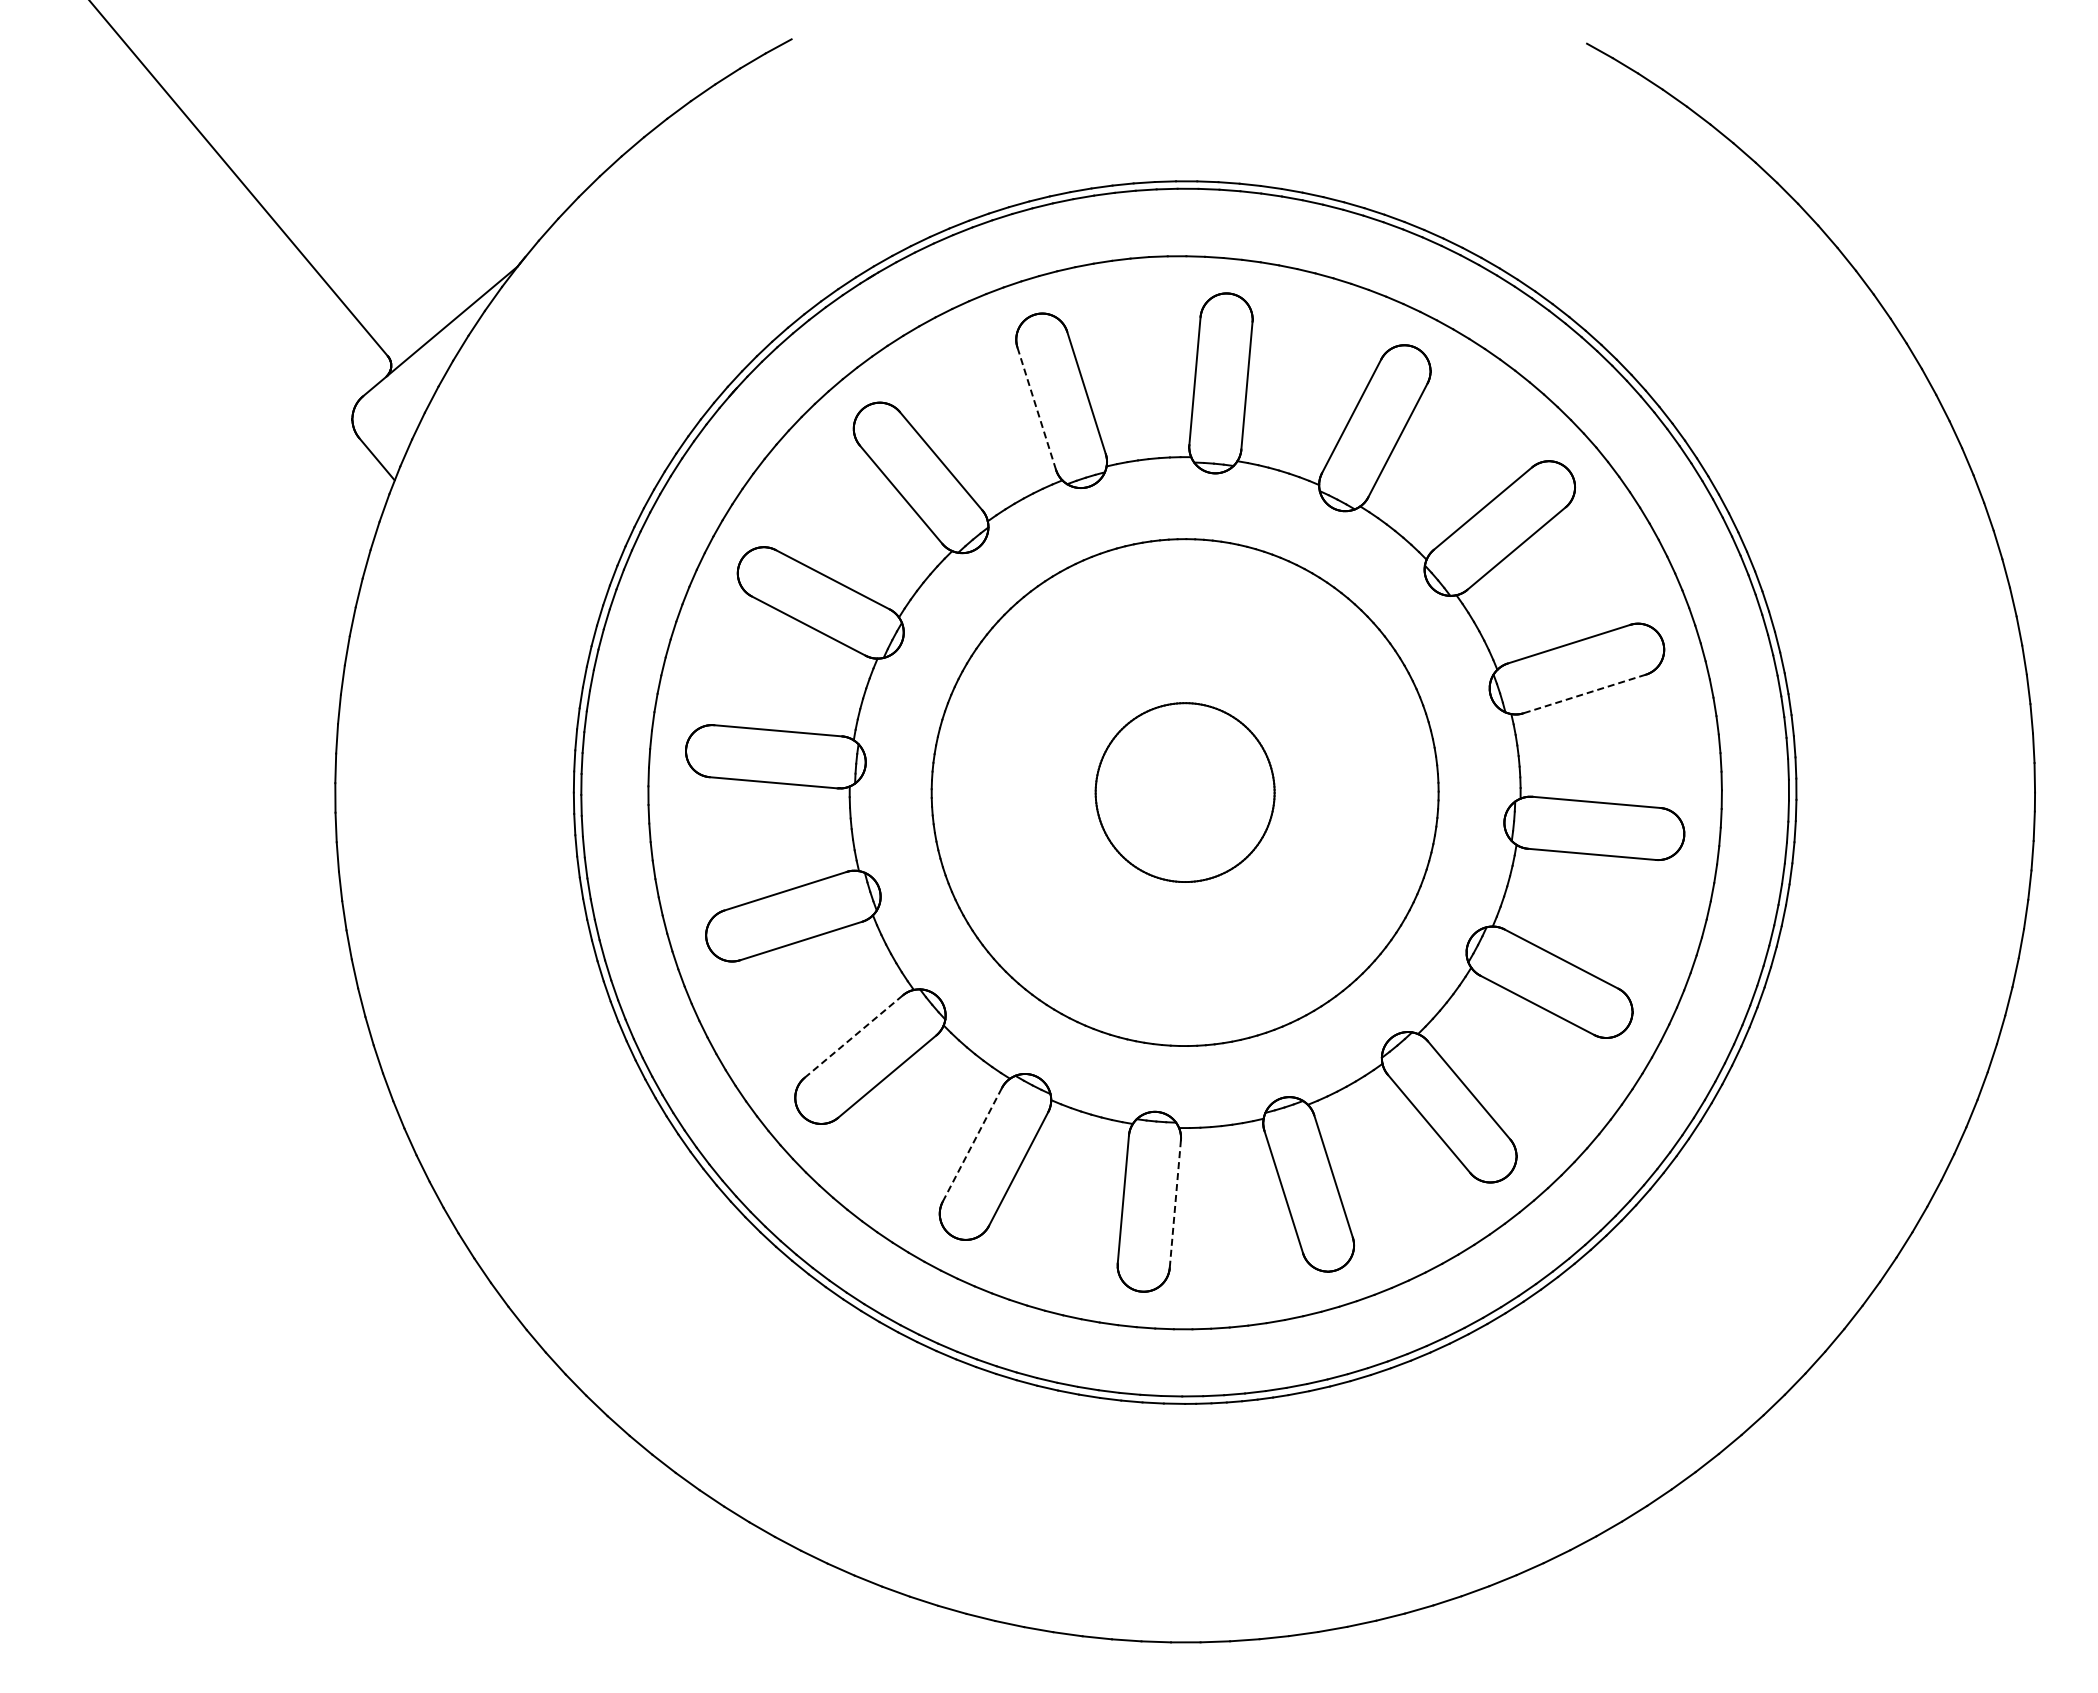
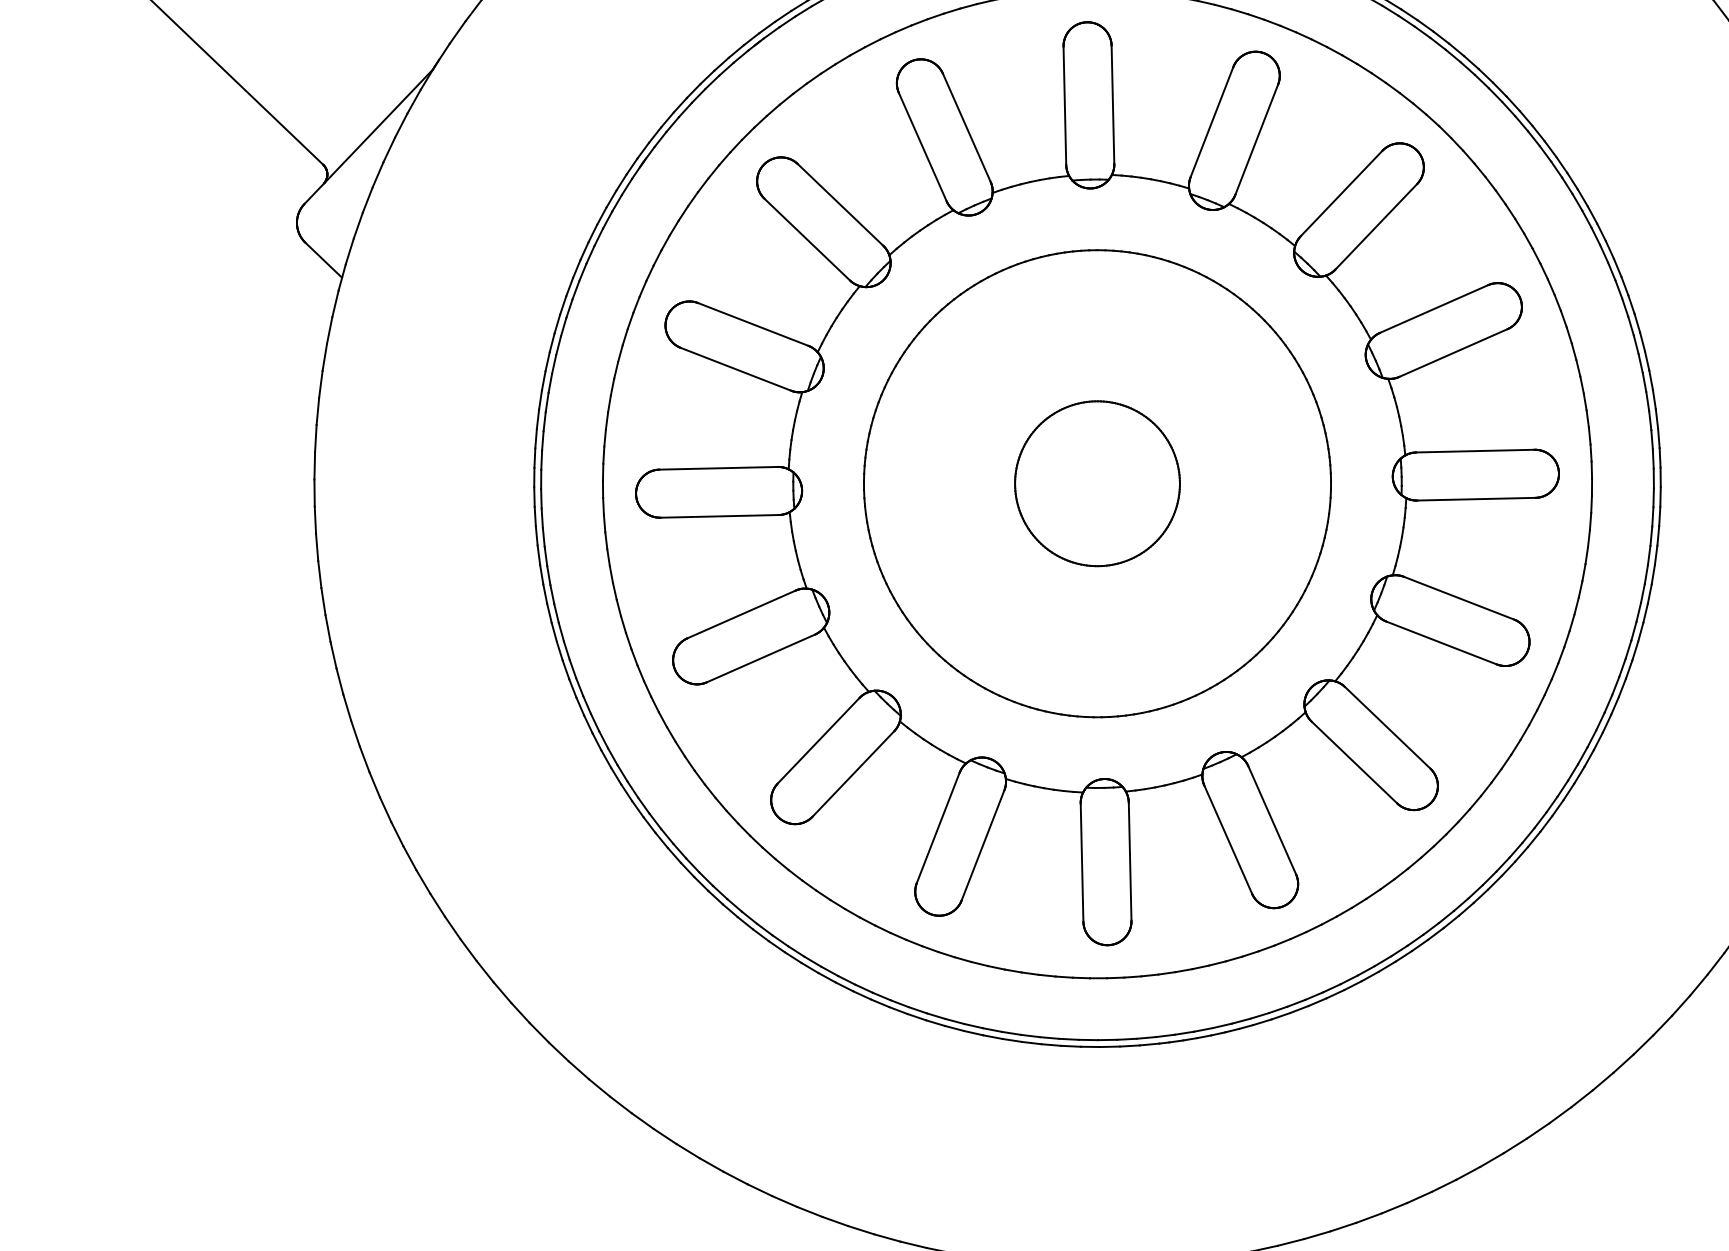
line: (1036, 408) -> (922, 147), dashed -> solid
line: (1584, 694) -> (1453, 353), dashed -> solid
line: (854, 1036) -> (819, 740), dashed -> solid
line: (972, 1144) -> (938, 827), dashed -> solid
line: (1175, 1204) -> (1130, 861), dashed -> solid

